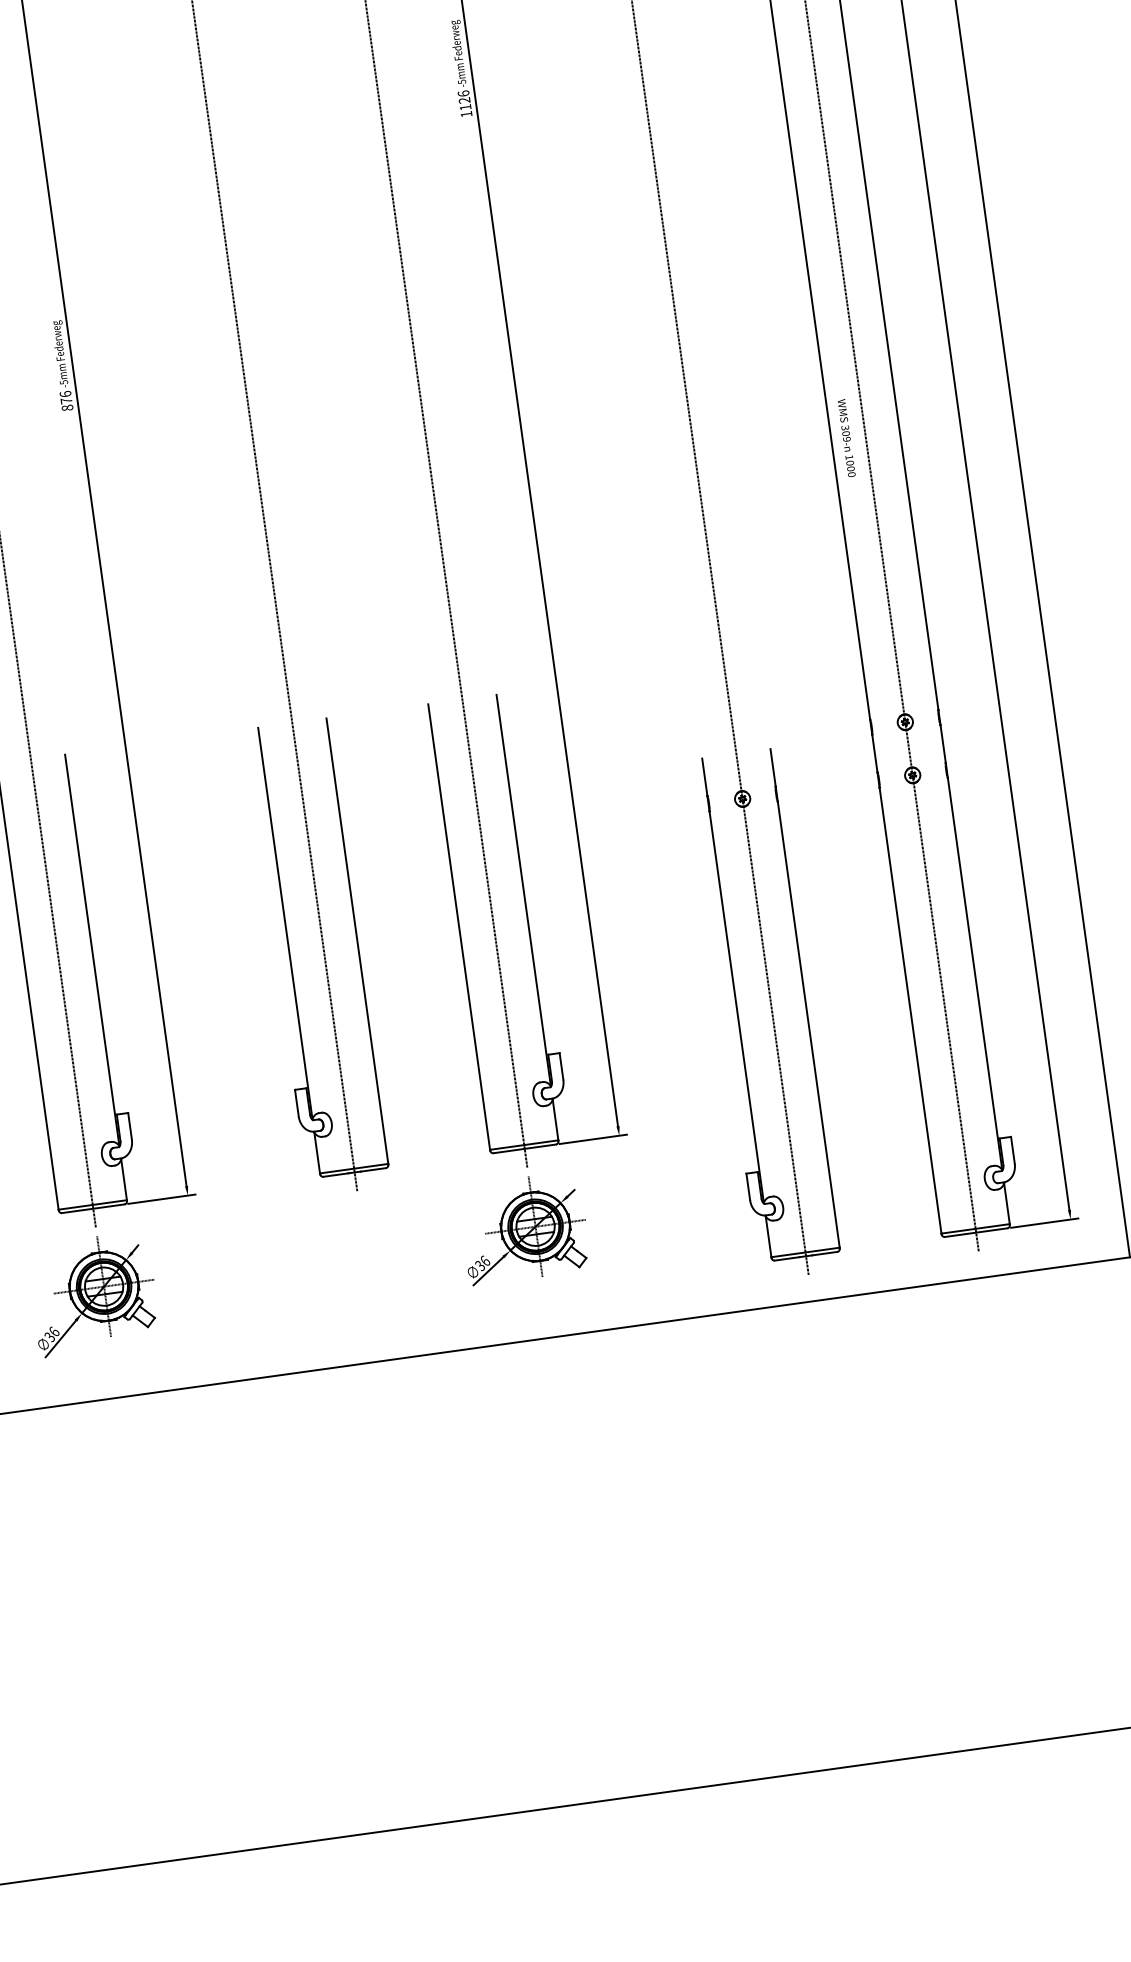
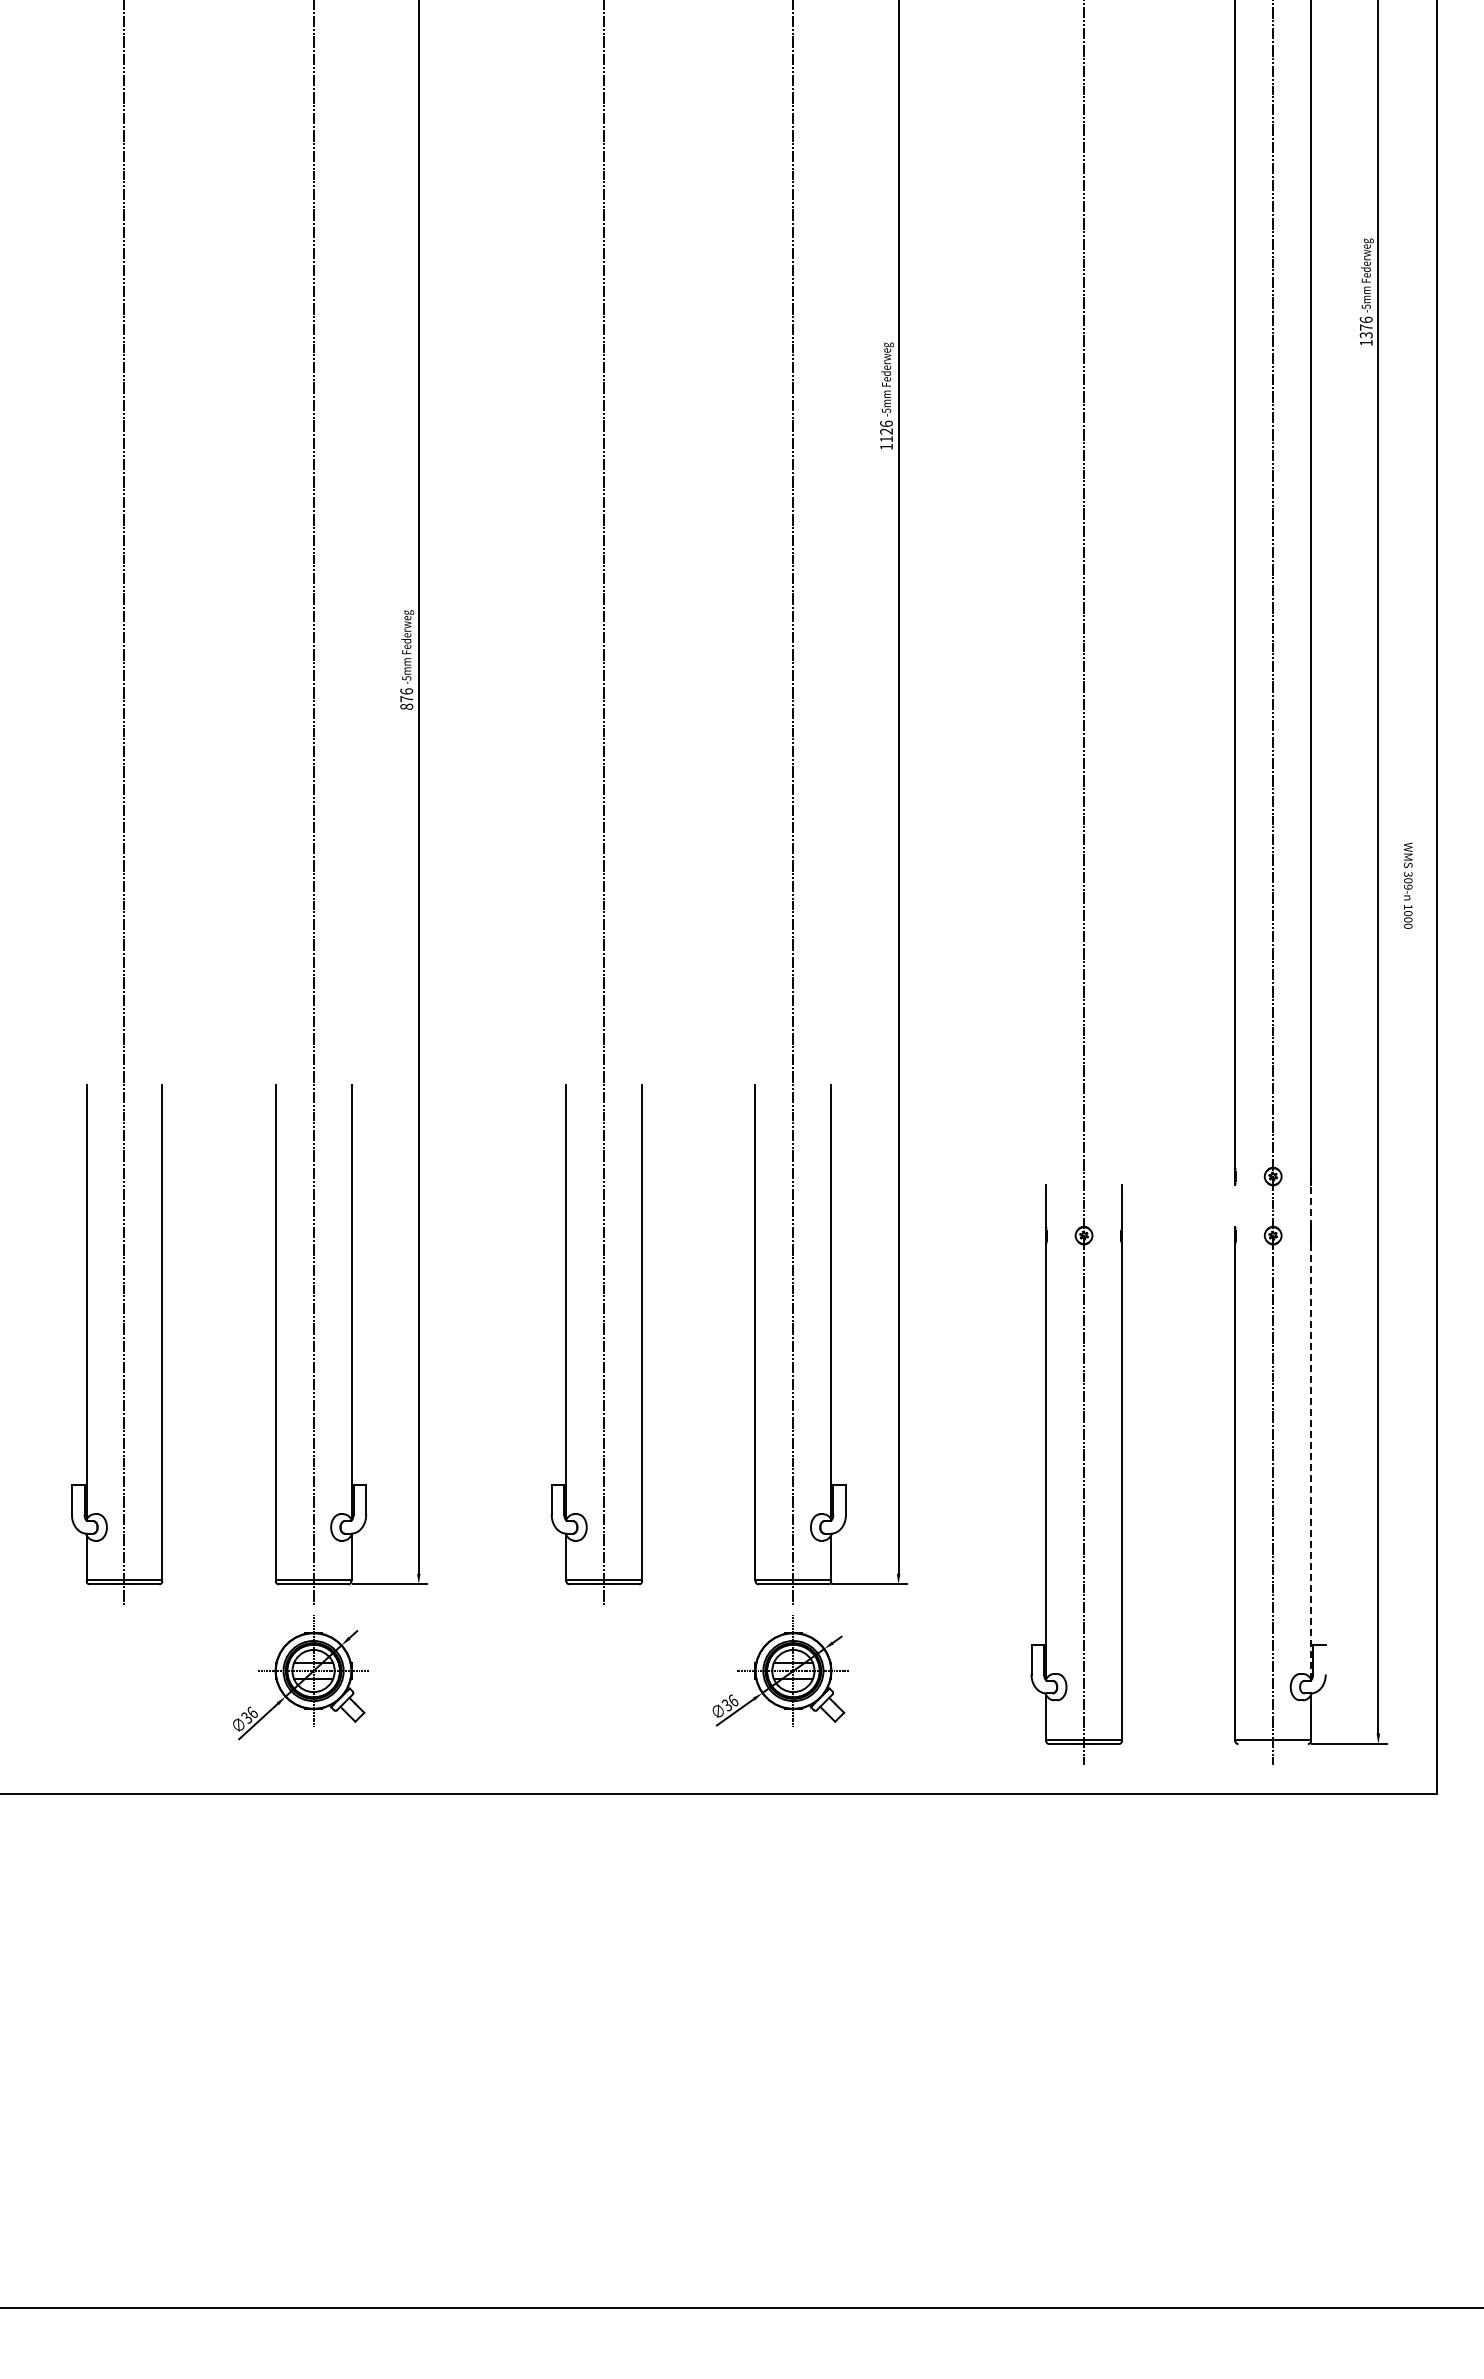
text: (846, 437) -> (1408, 885), moved
line: (943, 744) -> (1311, 1206), solid -> dashed
line: (875, 752) -> (1235, 1205), removed
line: (975, 974) -> (1311, 1462), solid -> dashed
line: (1012, 1150) -> (1325, 1659), removed
line: (975, 1233) -> (1272, 1744), removed

